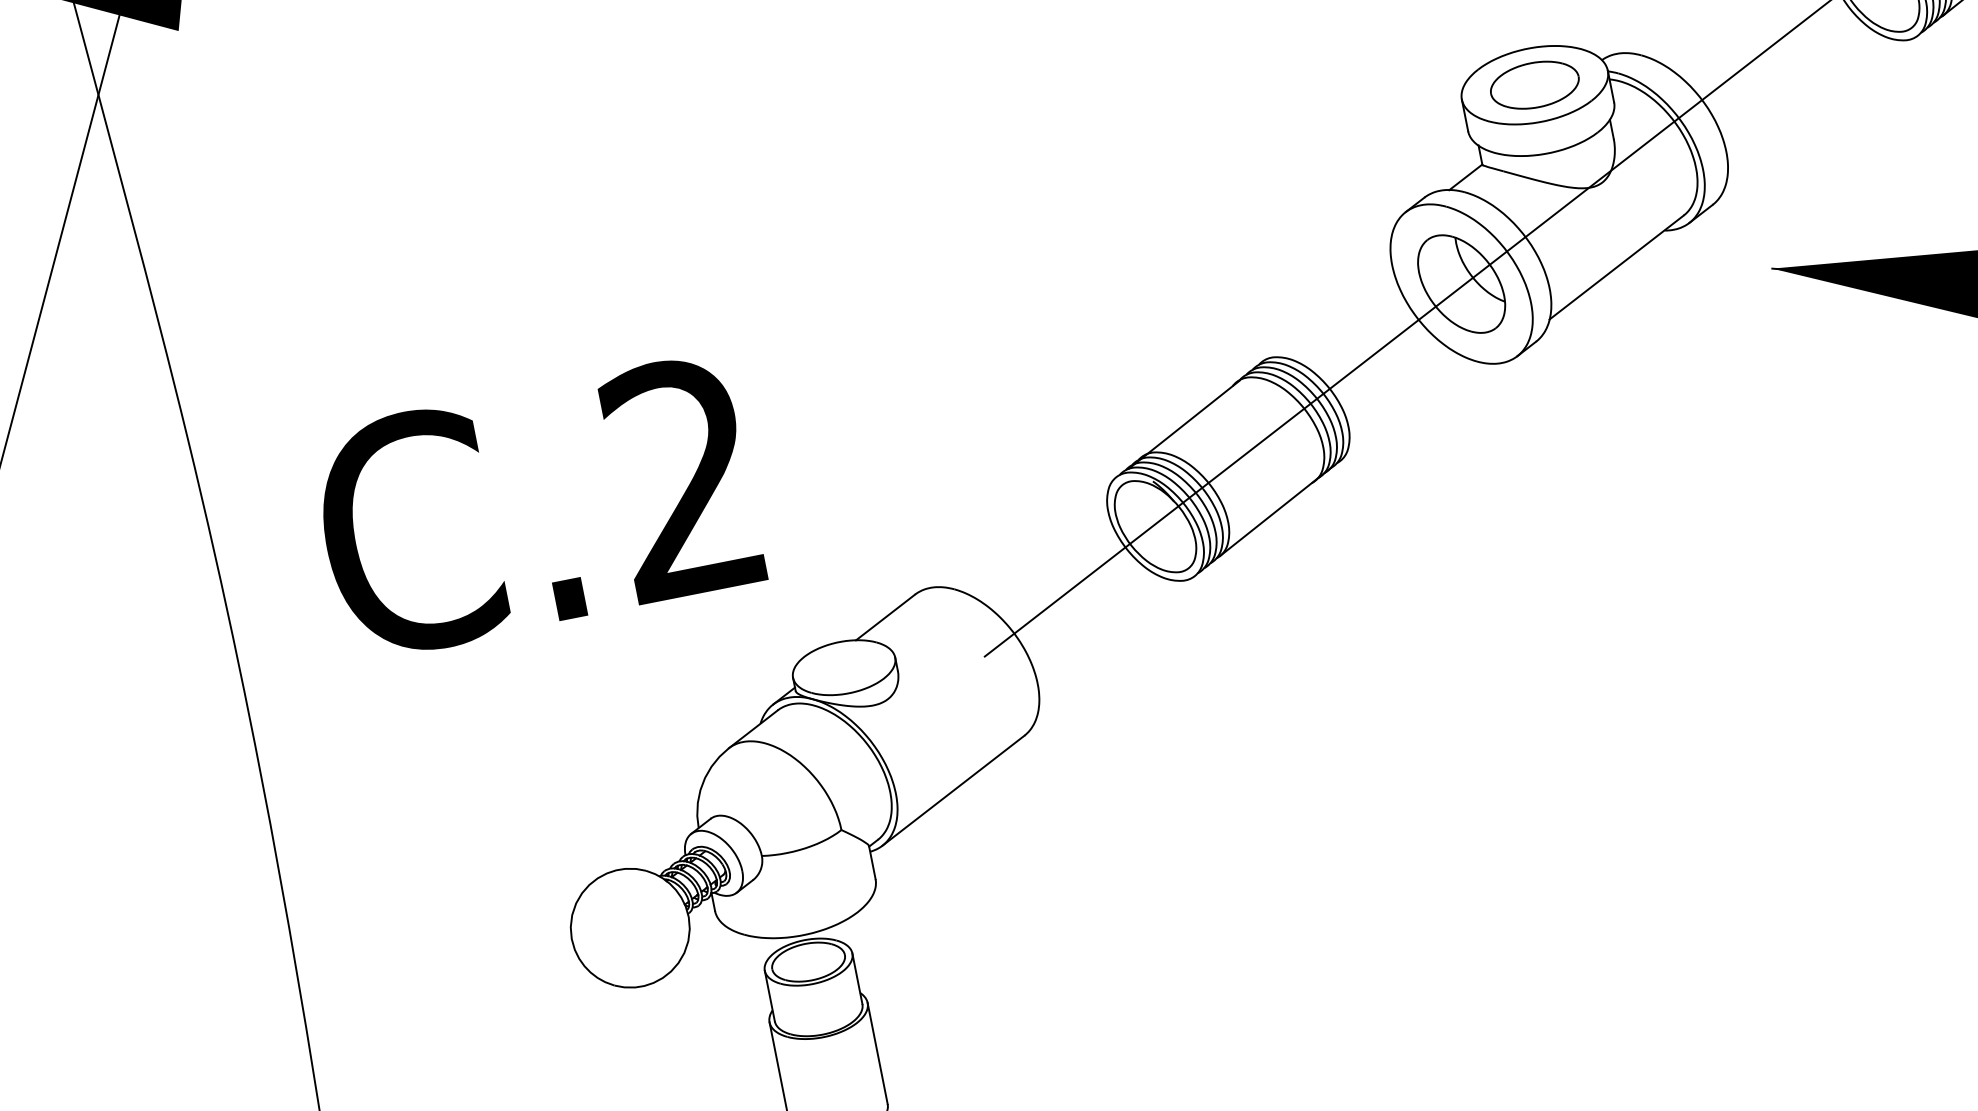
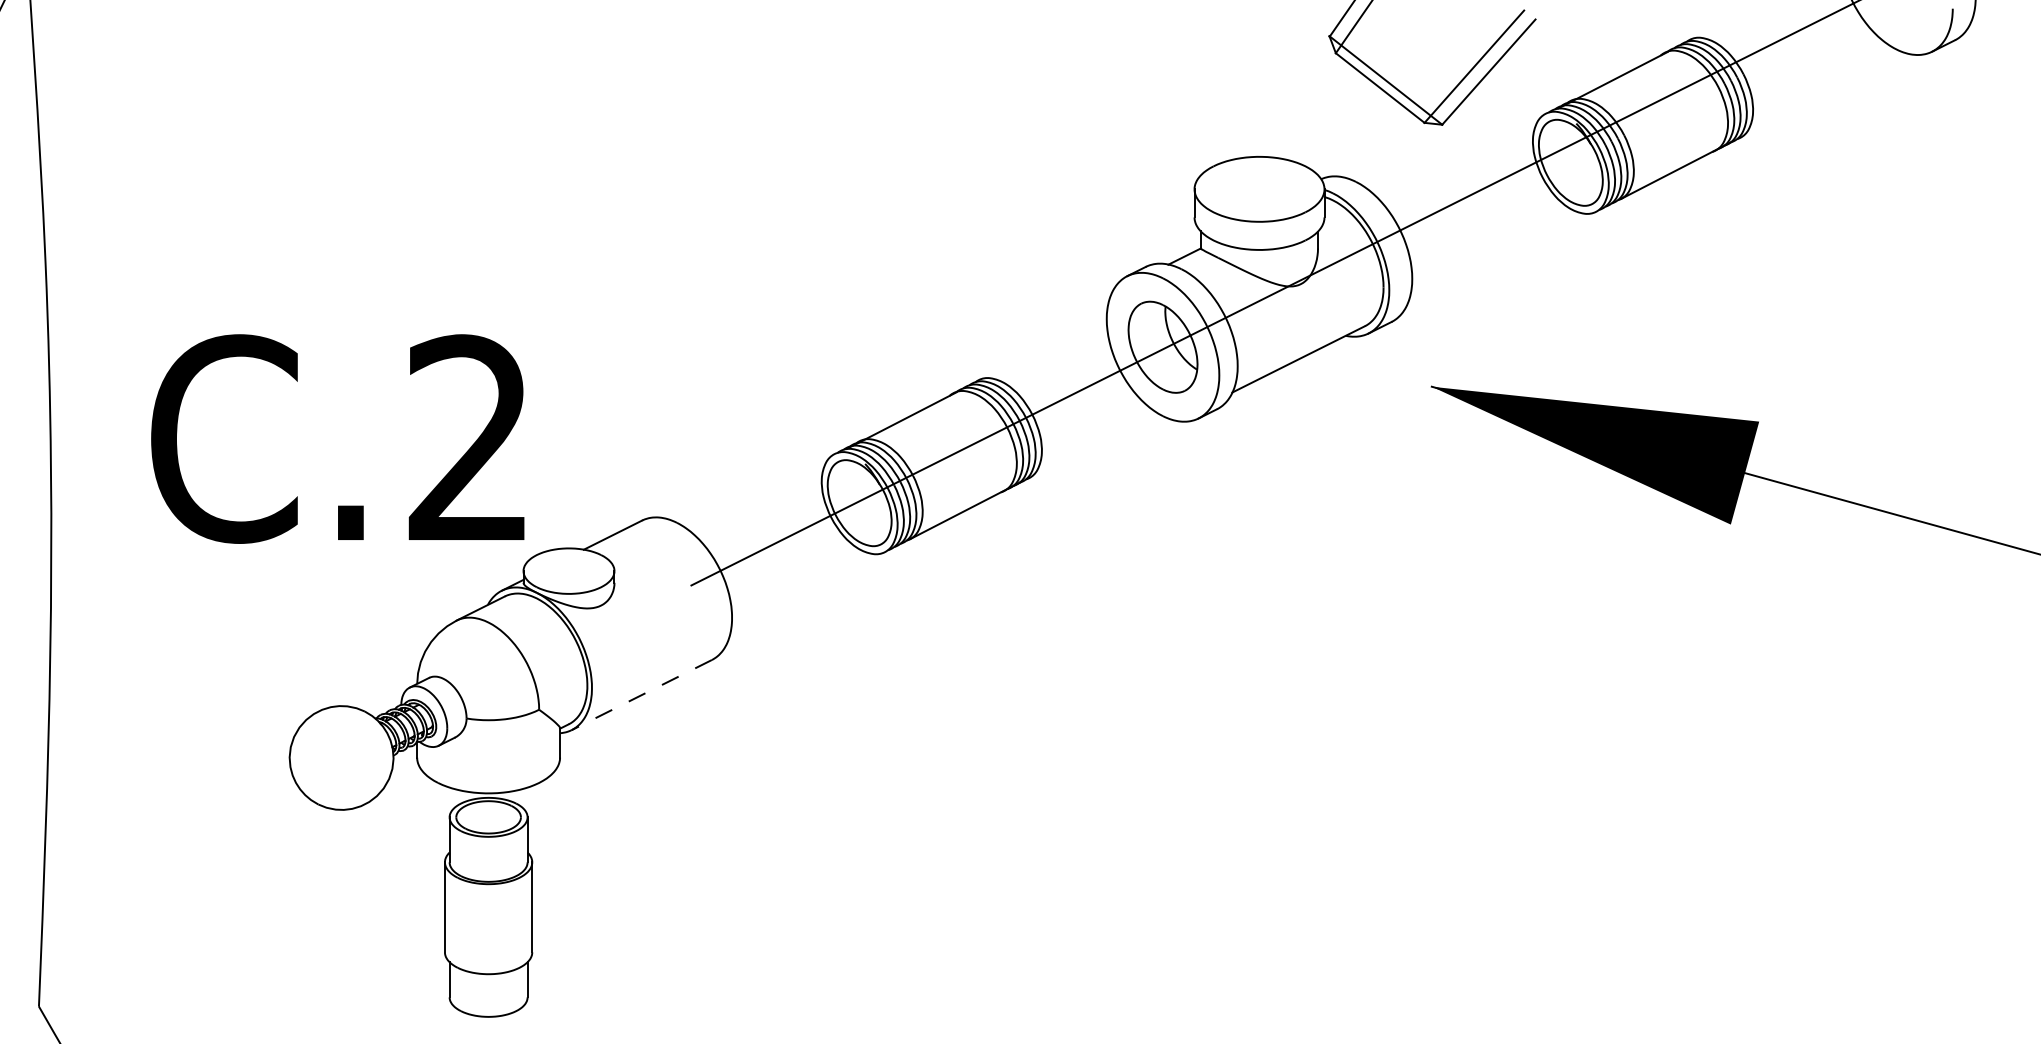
part: (1534, 85) -> (1259, 189), removed
text: (536, 507) -> (337, 438), moved
line: (953, 791) -> (641, 695), solid -> dashed

